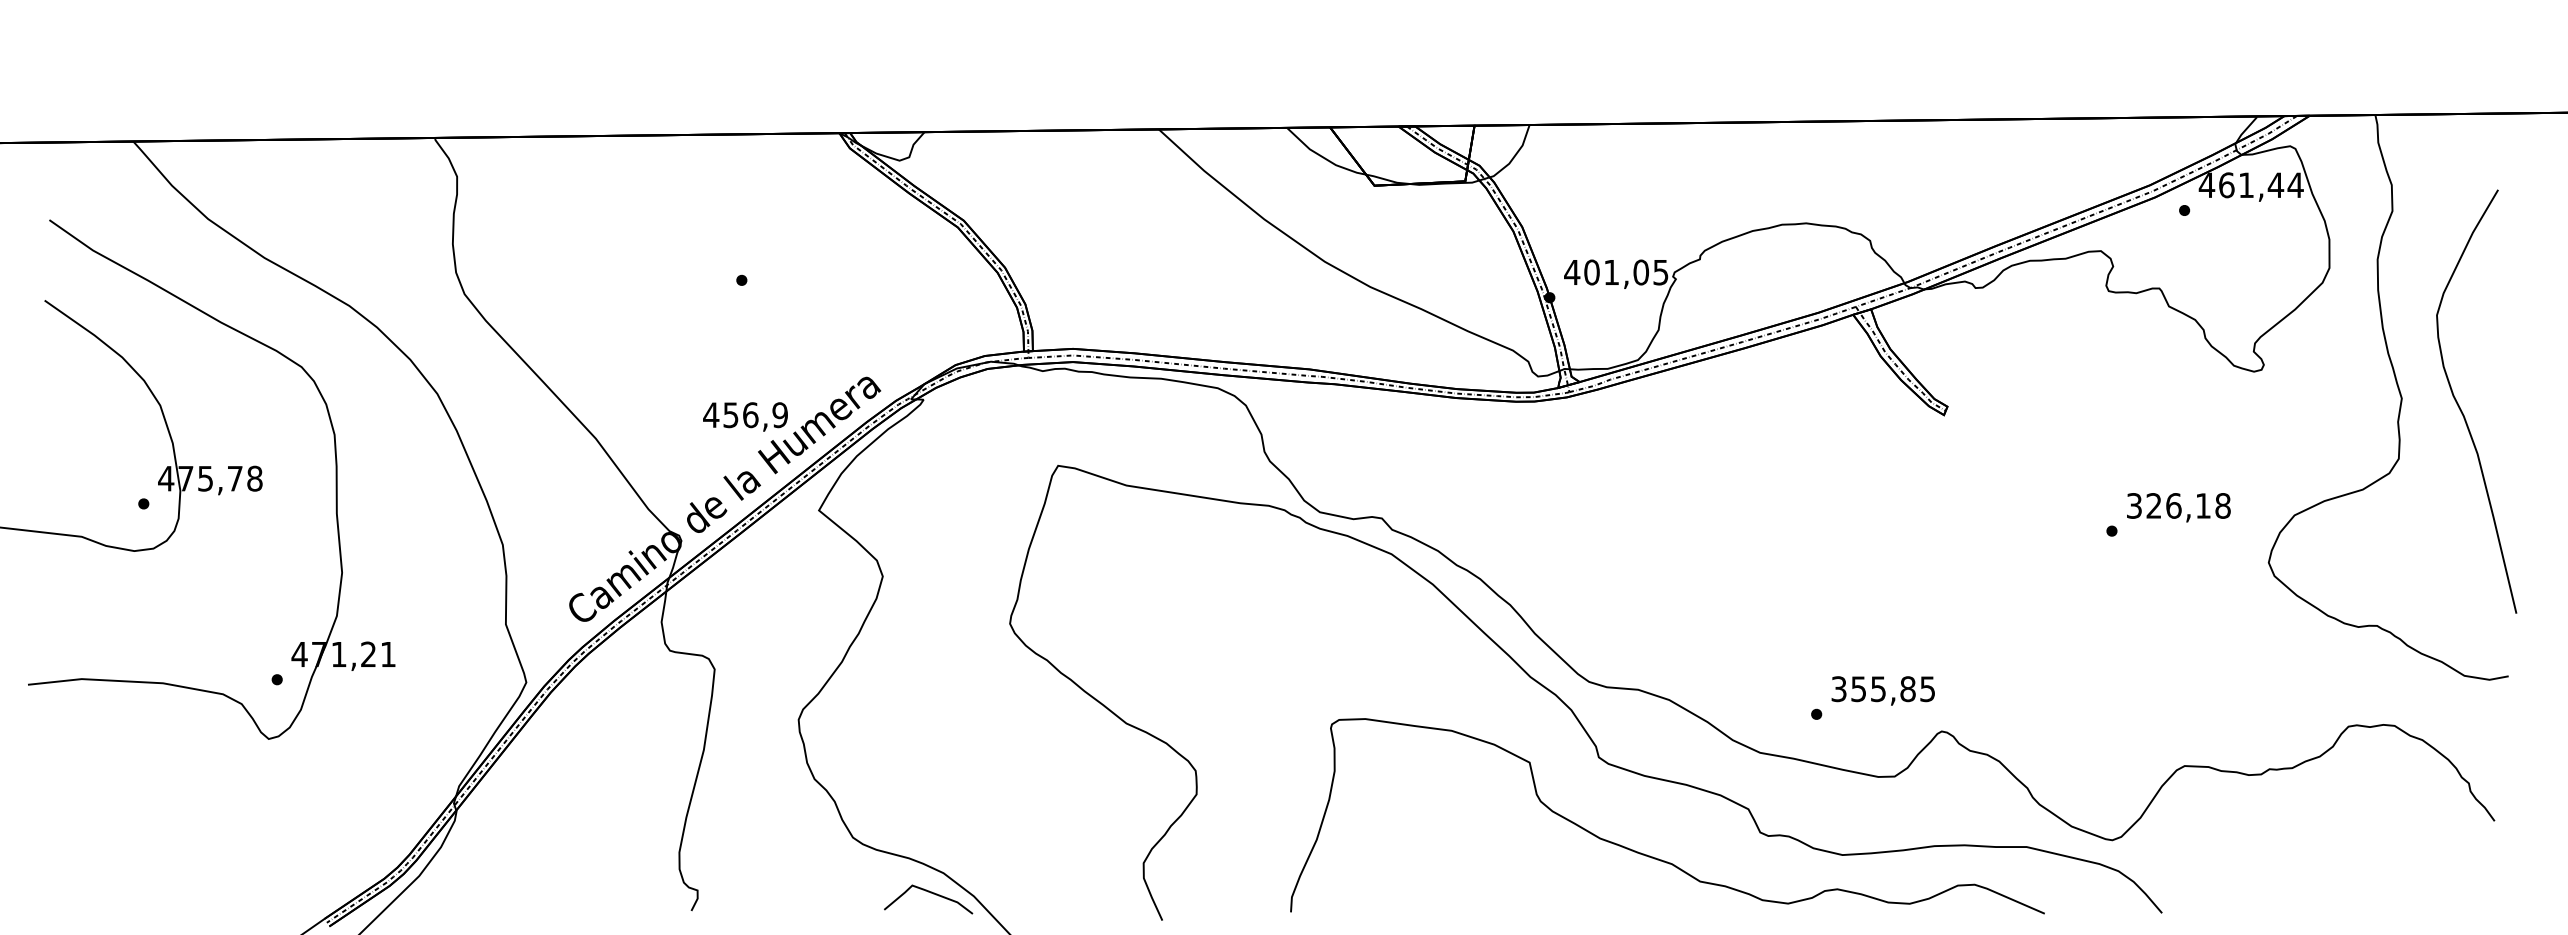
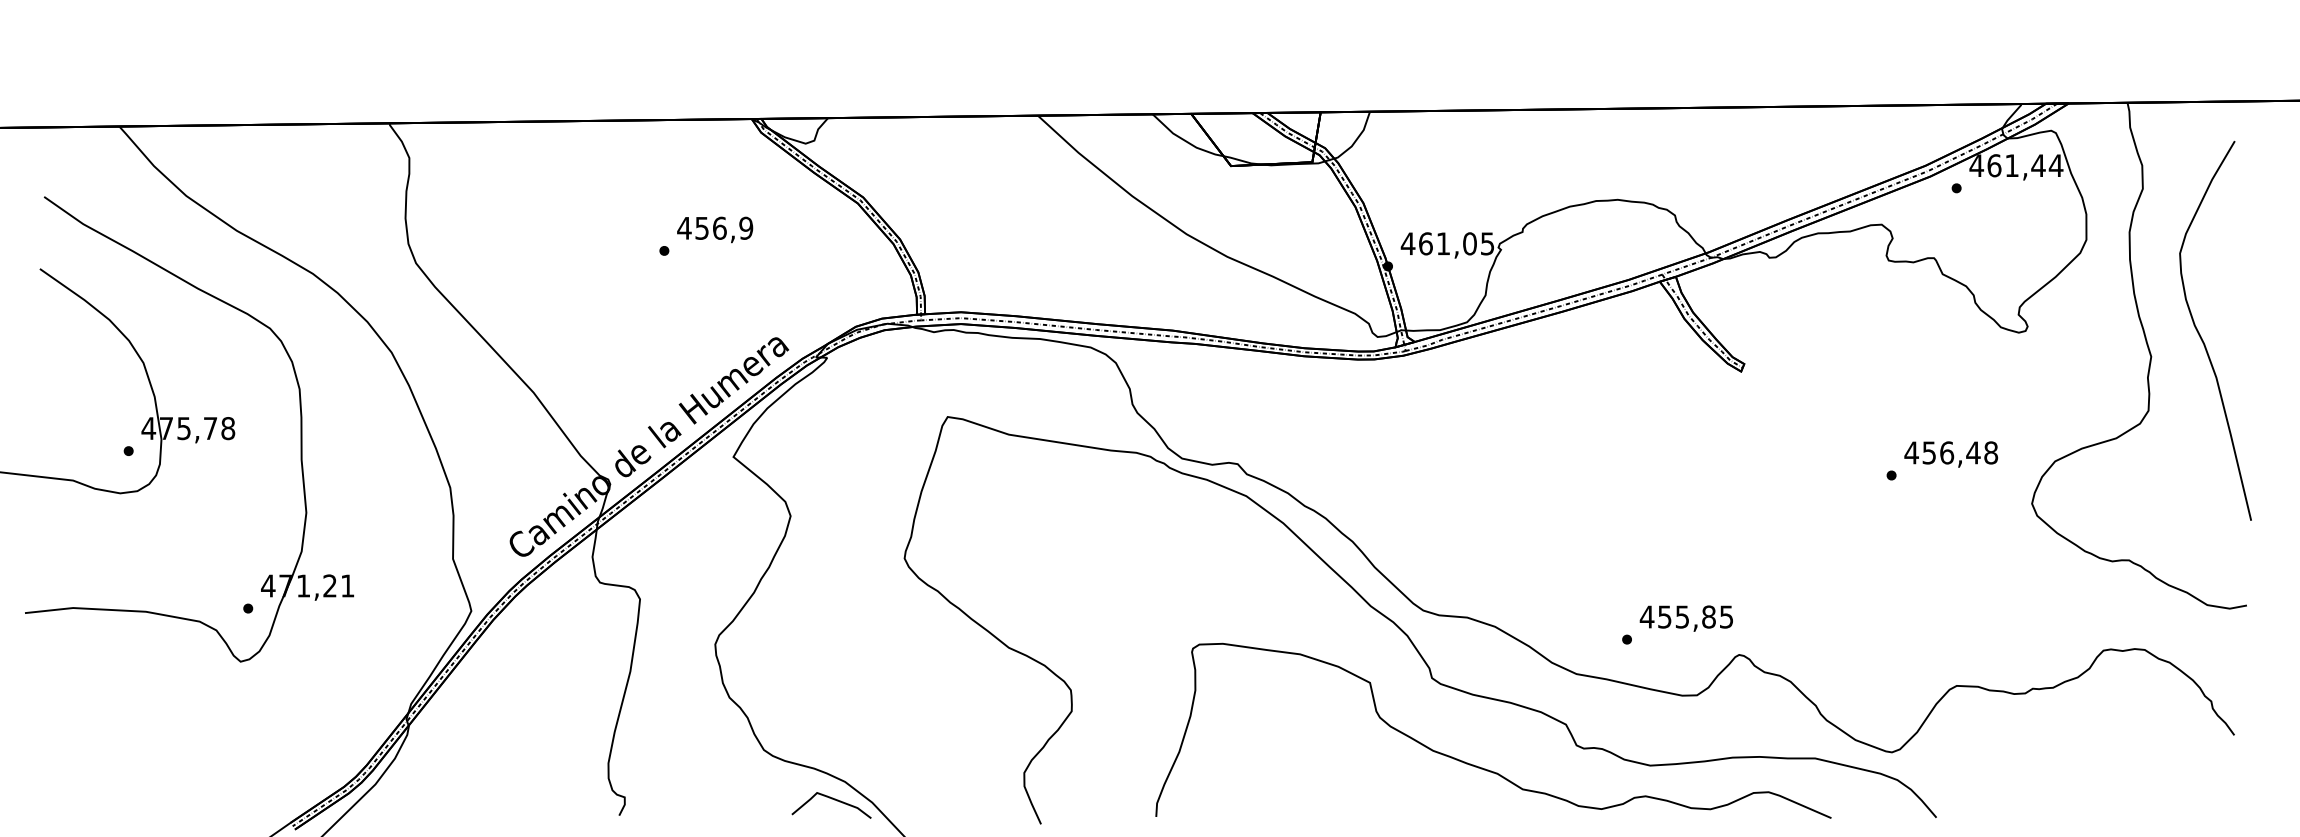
text: (1591, 272) -> (1425, 243), 401,05 -> 461,05
curve: (2461, 409) -> (2201, 337), moved
text: (745, 416) -> (715, 229), moved
text: (2168, 505) -> (1942, 452), 326,18 -> 456,48
text: (1838, 689) -> (1646, 617), 355,85 -> 455,85

